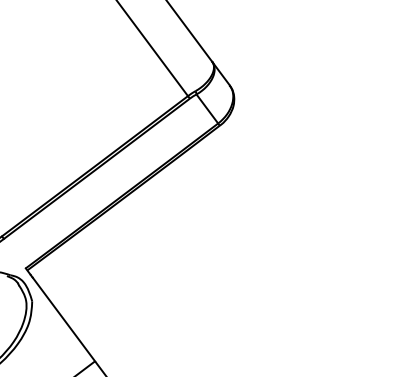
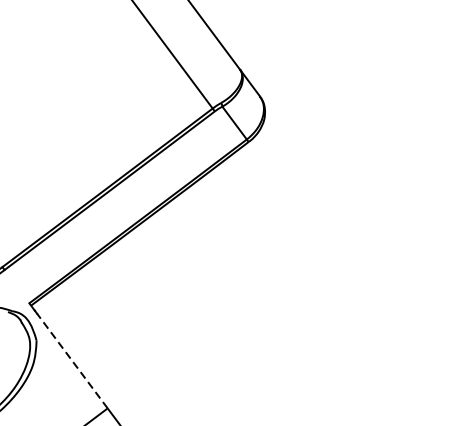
line: (63, 319) -> (71, 361), solid -> dashed

